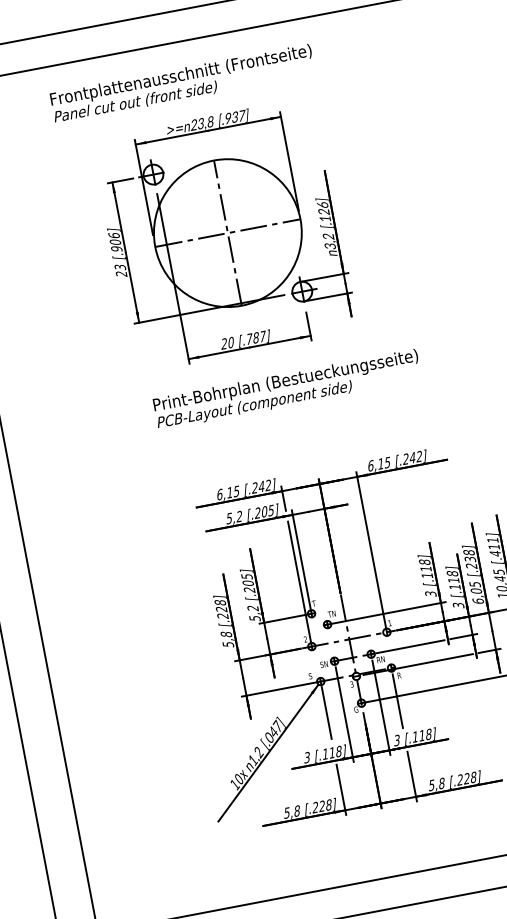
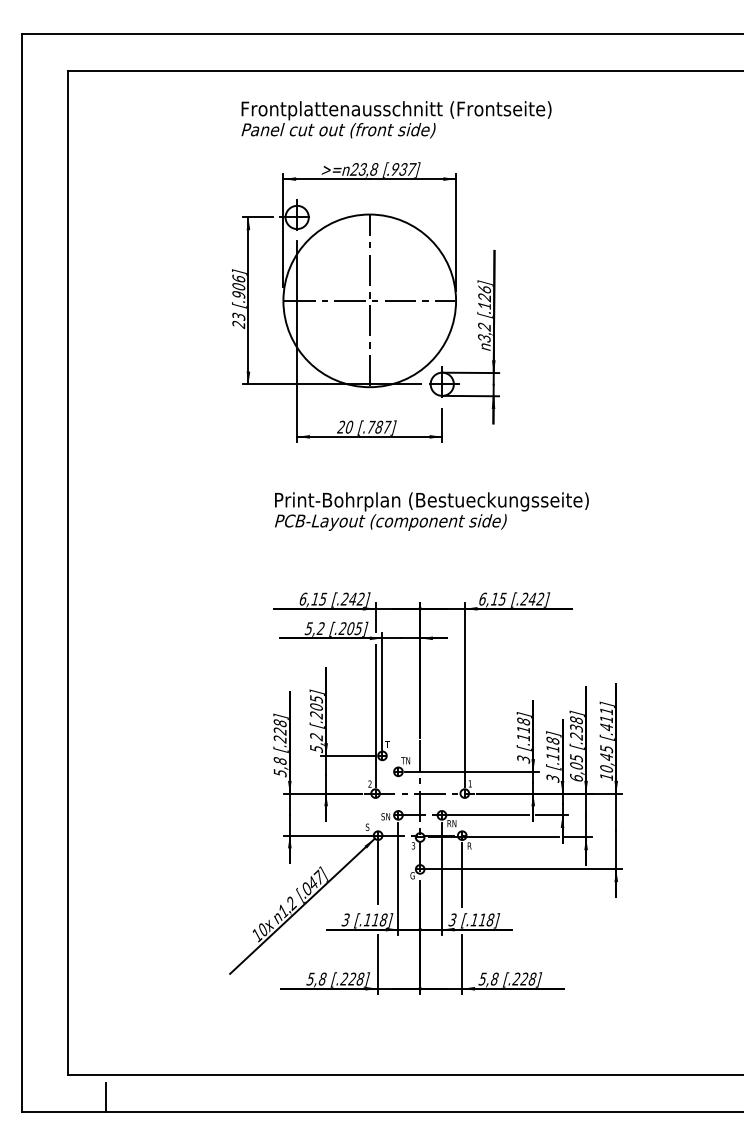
text: (182, 83) -> (396, 119), moved
text: (287, 389) -> (431, 511), moved

